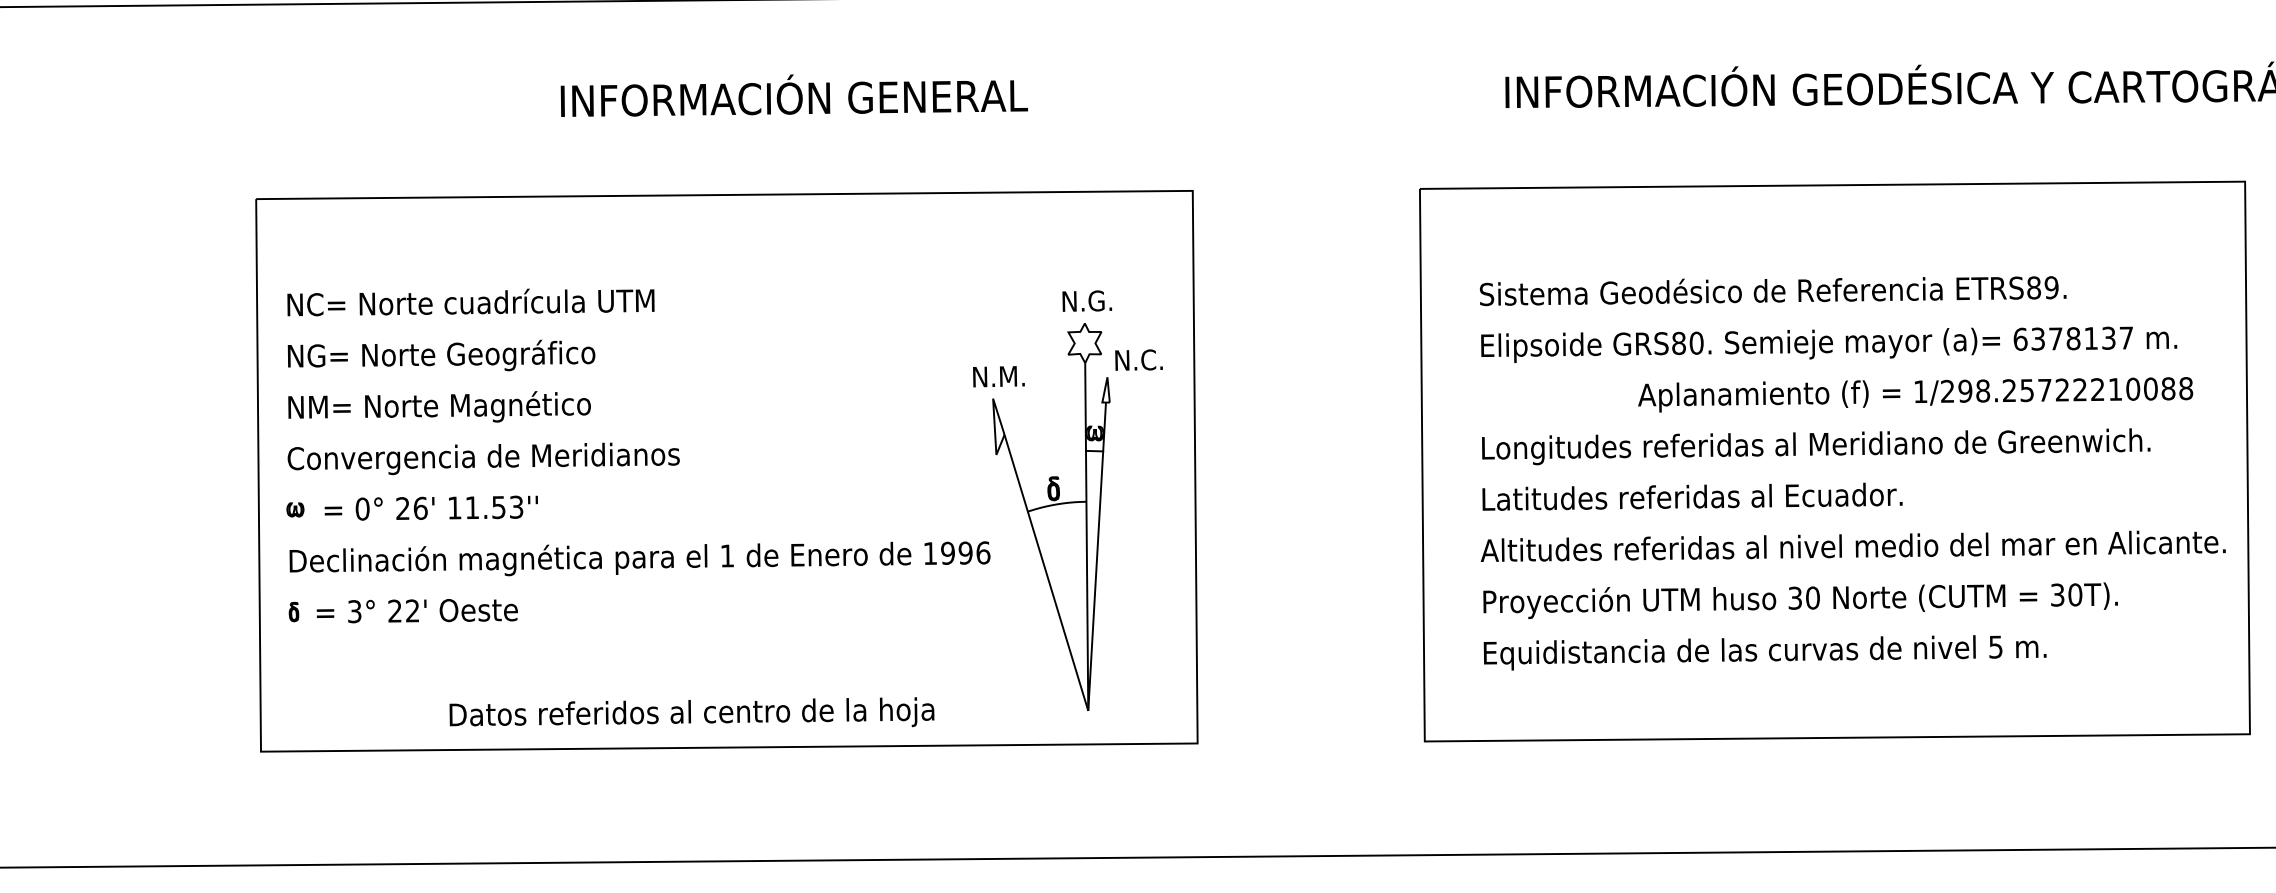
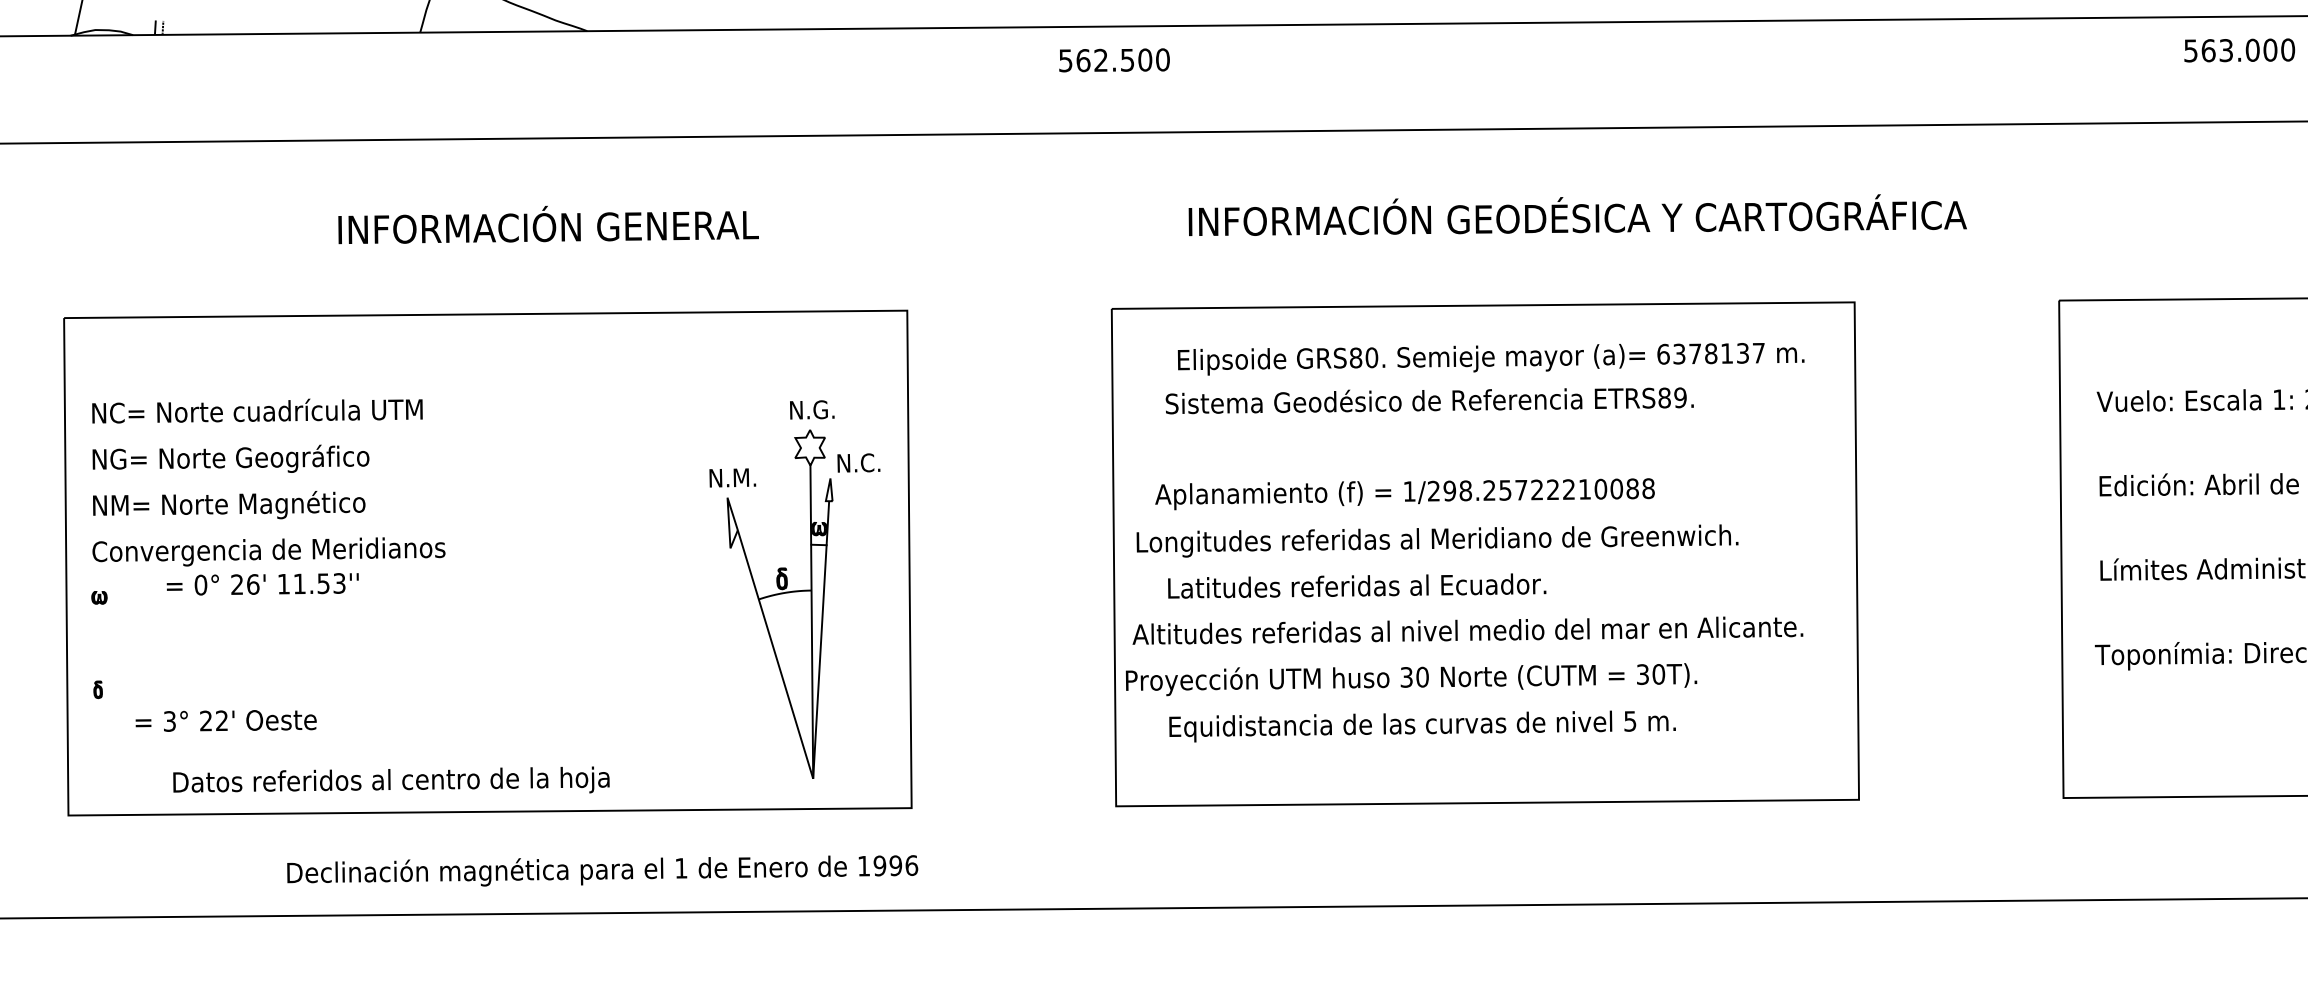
text: (1828, 345) -> (1490, 359), moved
text: (1915, 395) -> (1404, 494), moved
text: (1816, 446) -> (1437, 540), moved
text: (431, 508) -> (262, 584), moved
text: (1852, 546) -> (1467, 630), moved
text: (639, 558) -> (602, 870), moved
text: (1800, 600) -> (1411, 679), moved
text: (416, 610) -> (225, 720), moved
text: (692, 711) -> (391, 779), moved

